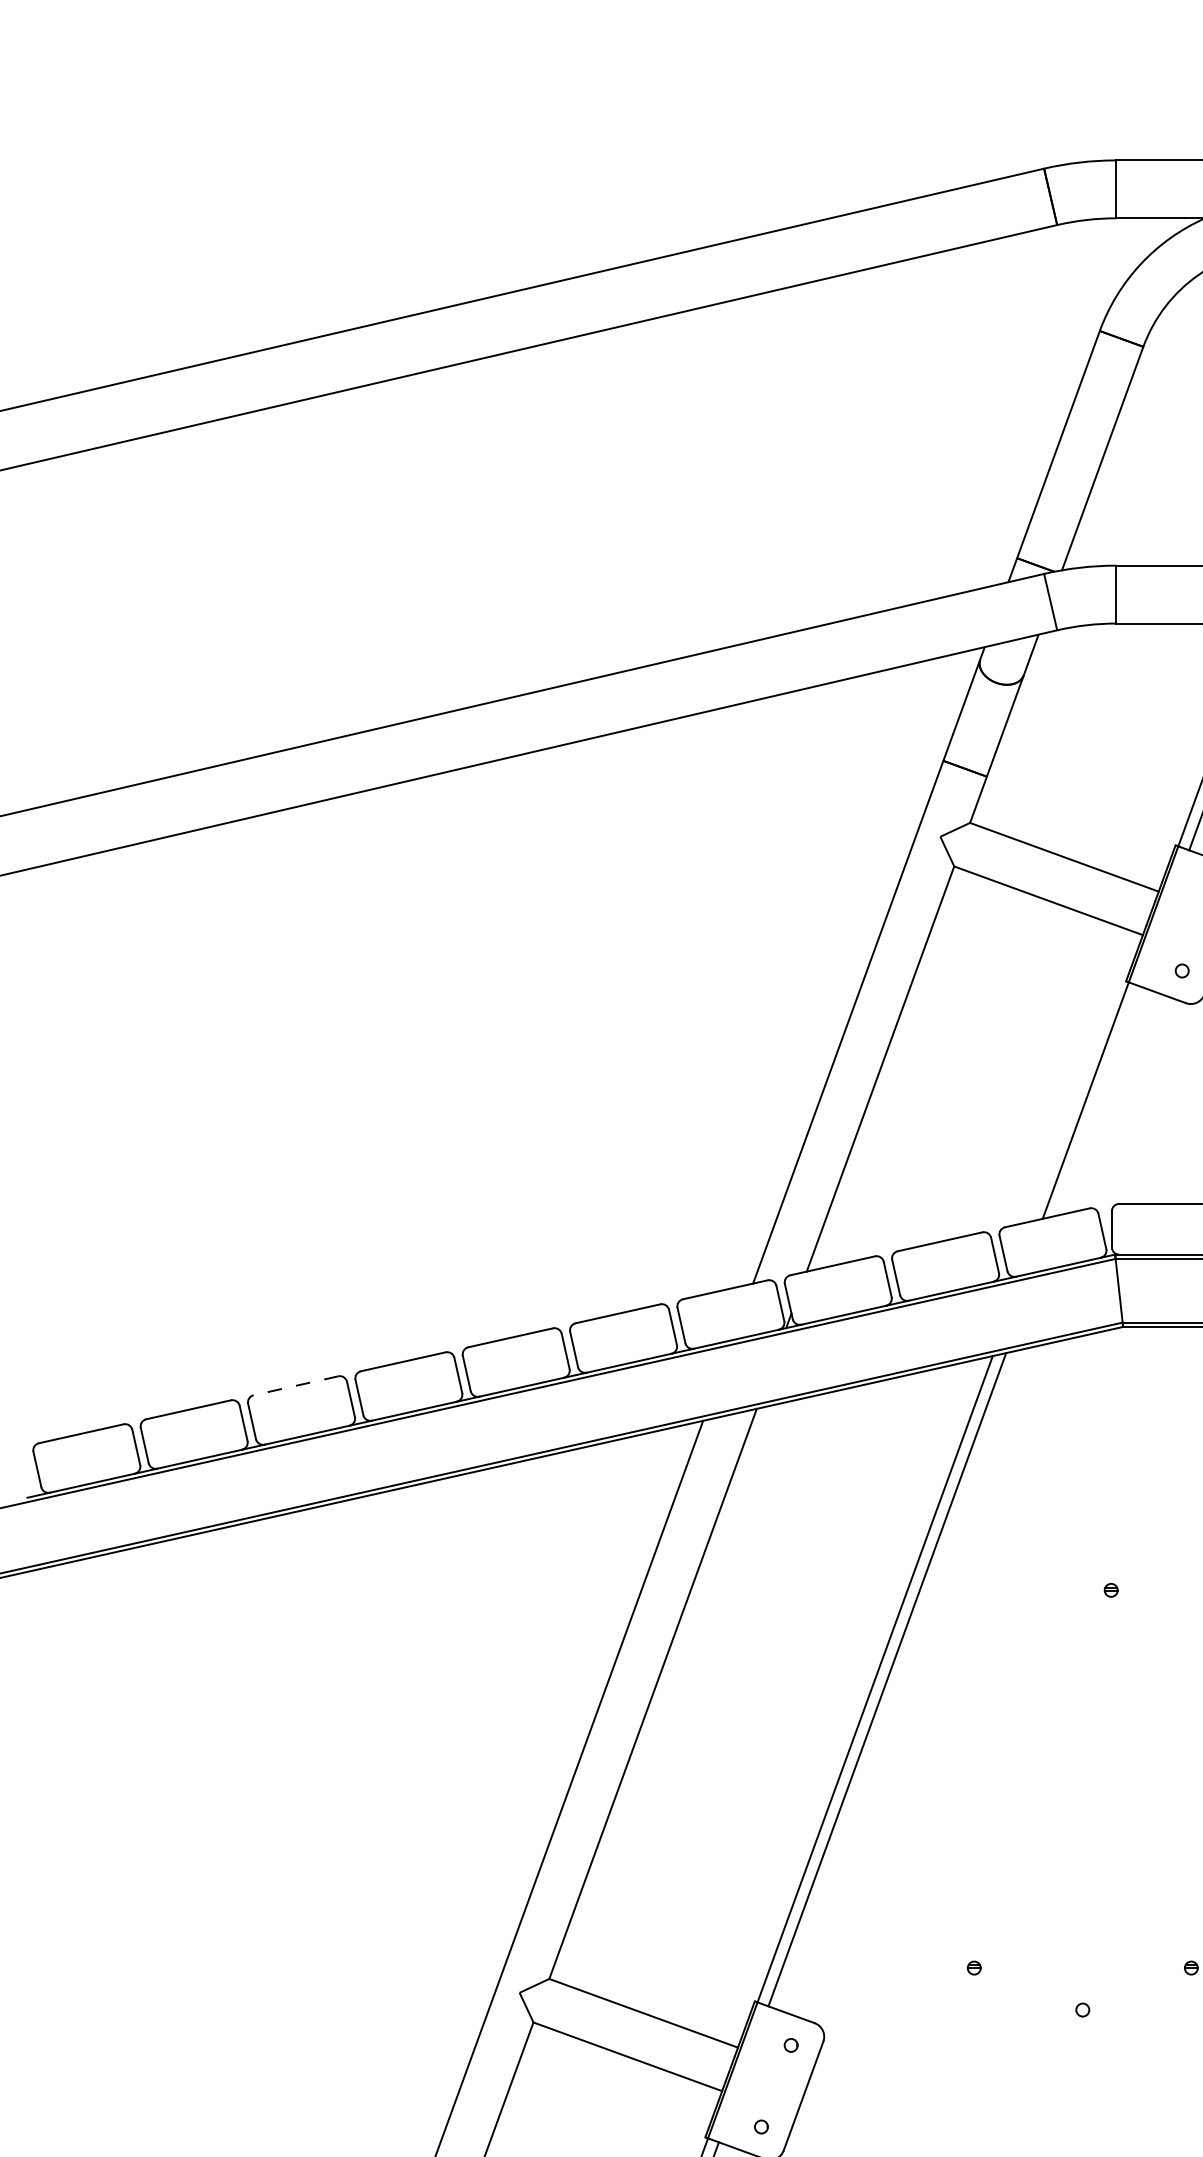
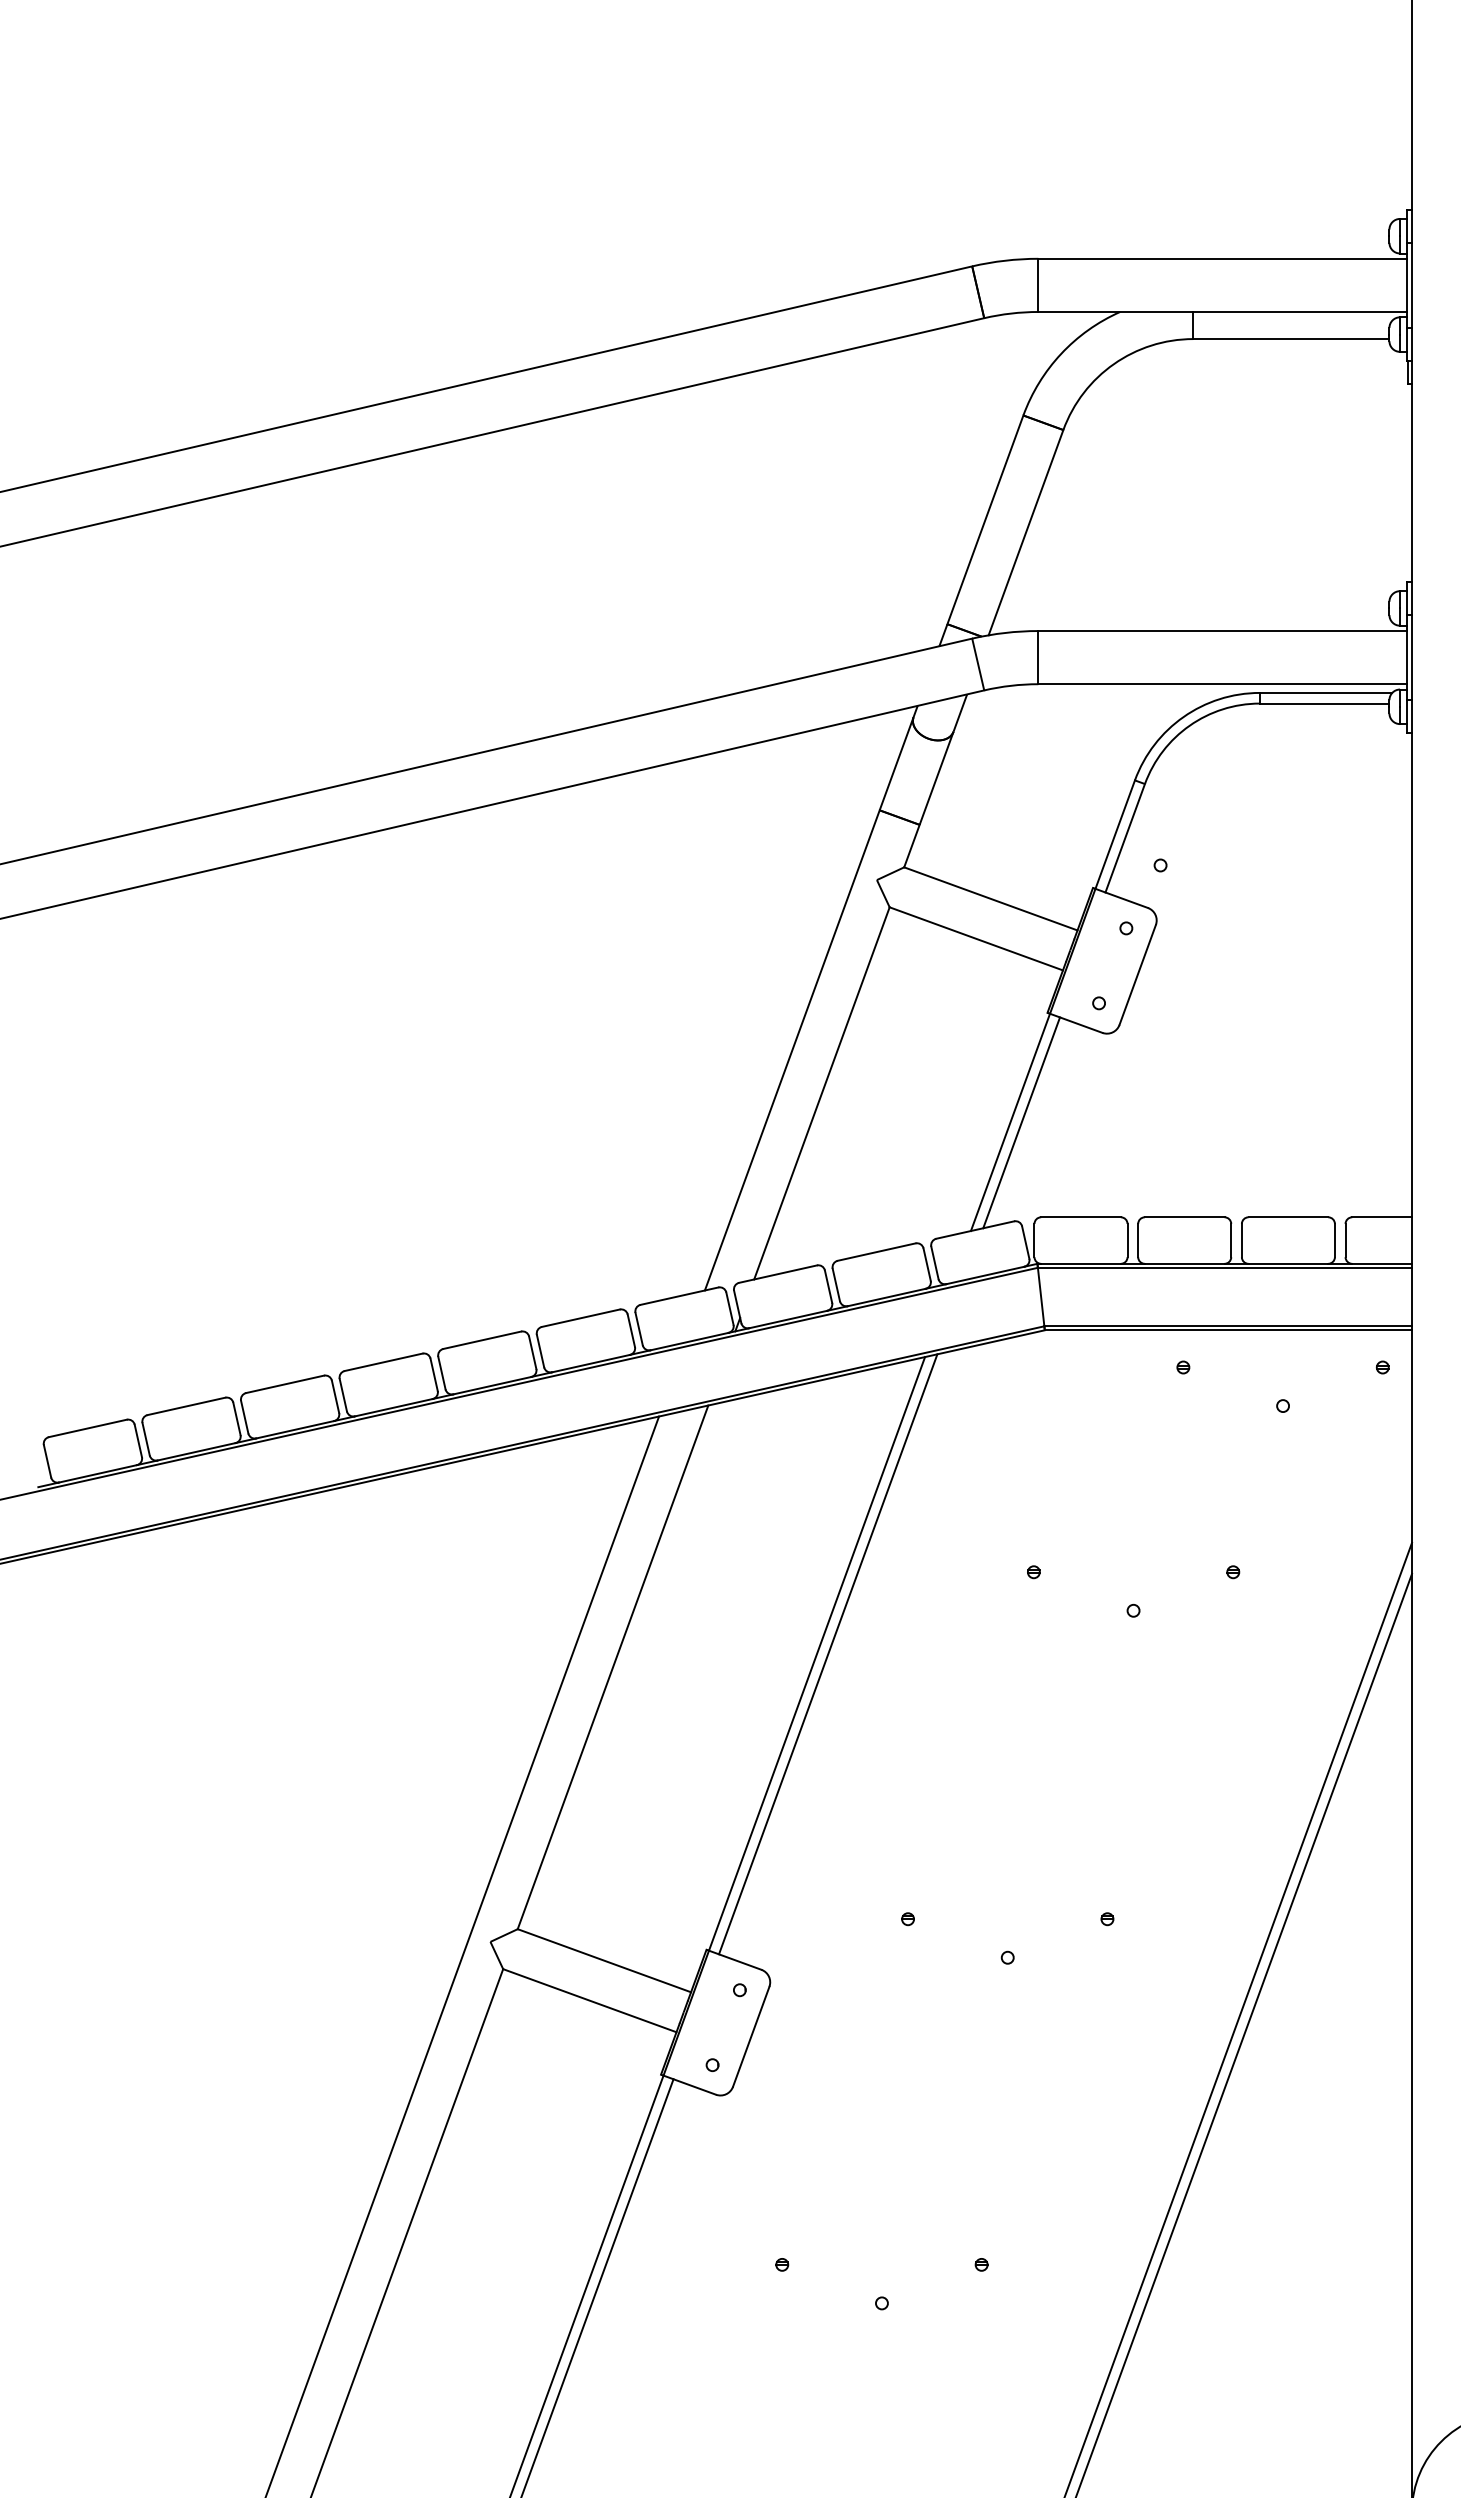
line: (1097, 1100) -> (1021, 1122), added
line: (296, 1385) -> (285, 1384), dashed -> solid

